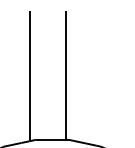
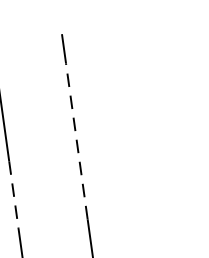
line: (65, 67) -> (76, 142), solid -> dashed
line: (29, 90) -> (14, 196), solid -> dashed

